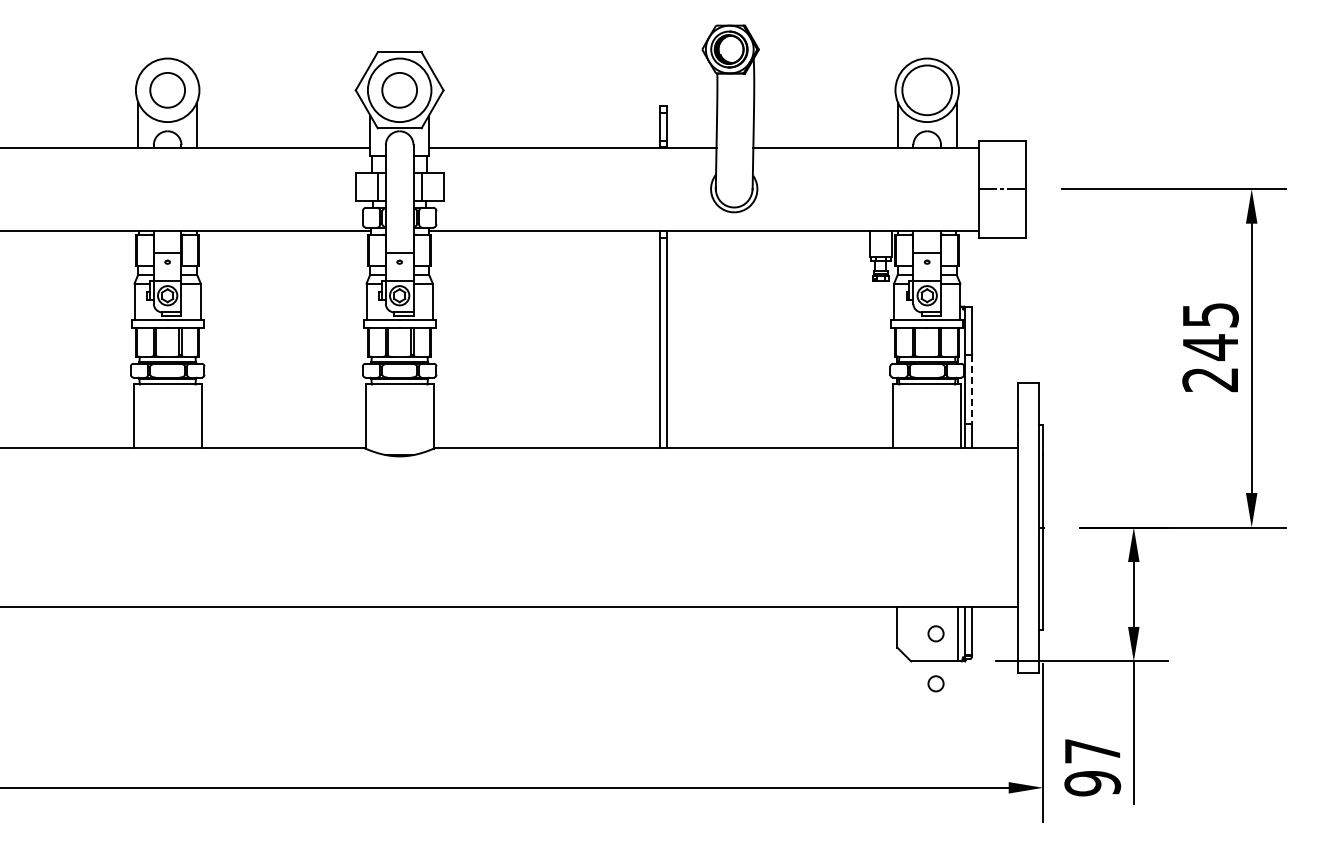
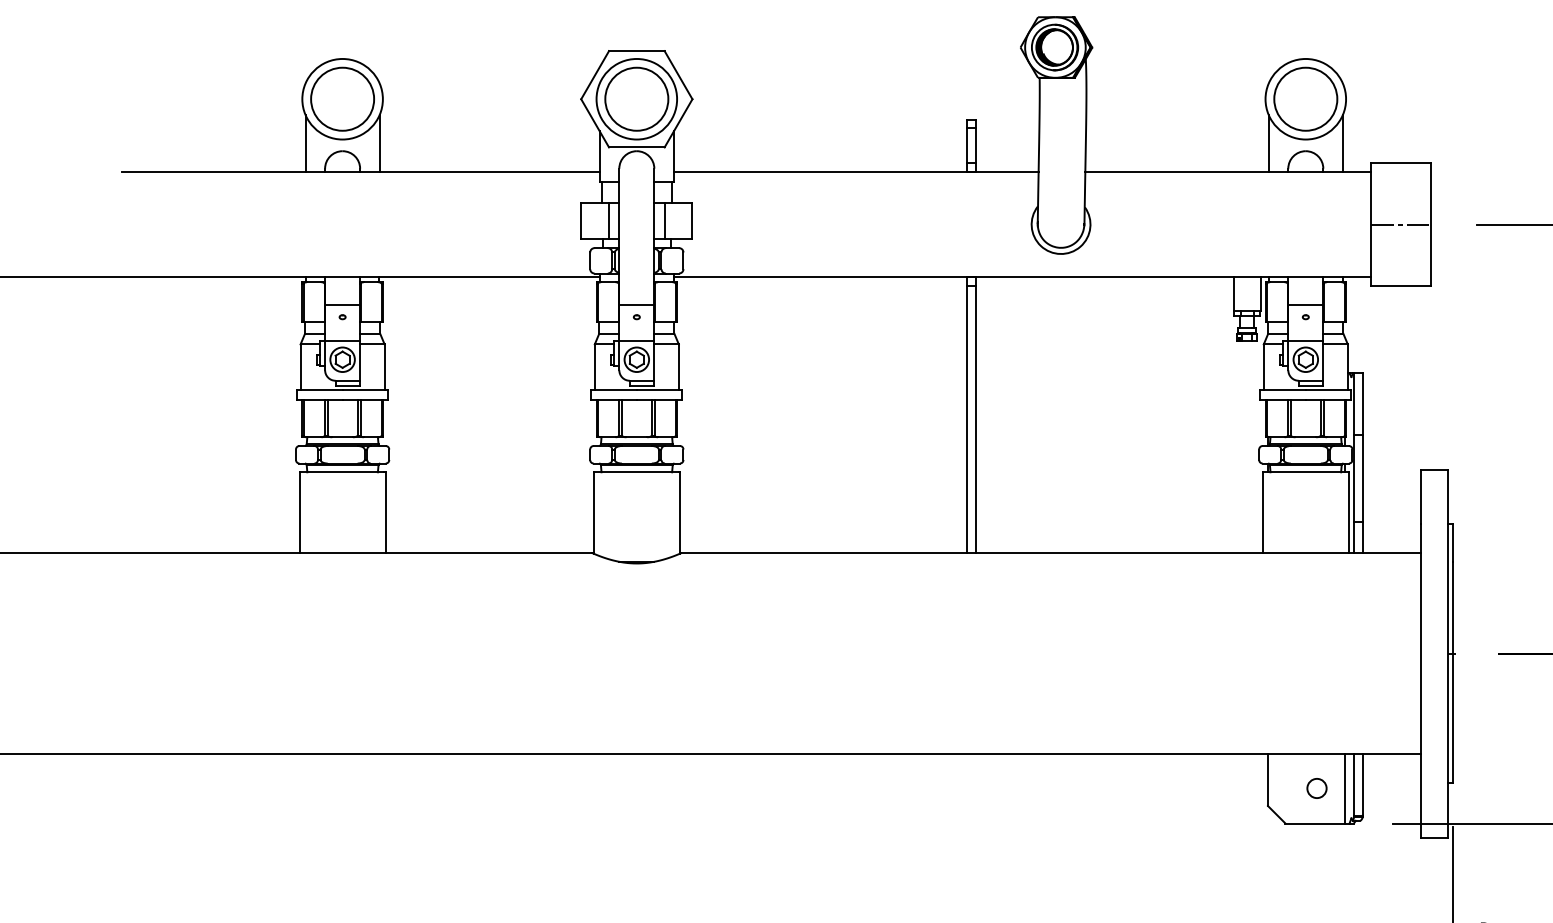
circle: (167, 90) -> (342, 99), size x1.43
circle: (399, 90) -> (636, 99), size x1.43
line: (972, 389) -> (1363, 478), dashed -> solid
circle: (935, 683) -> (1316, 851), removed

